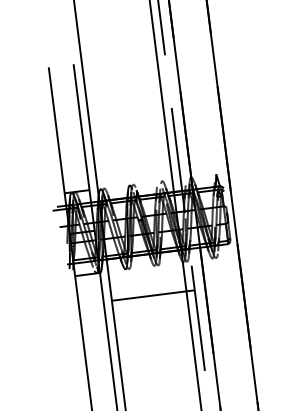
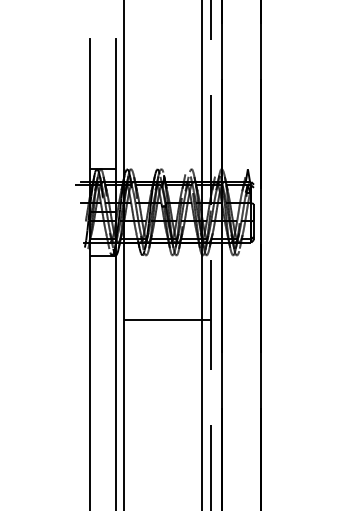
line: (153, 295) -> (167, 319), moved

